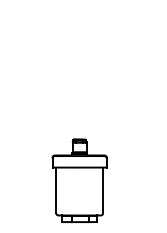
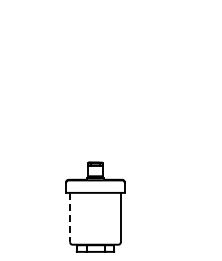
line: (56, 190) -> (70, 217), solid -> dashed

